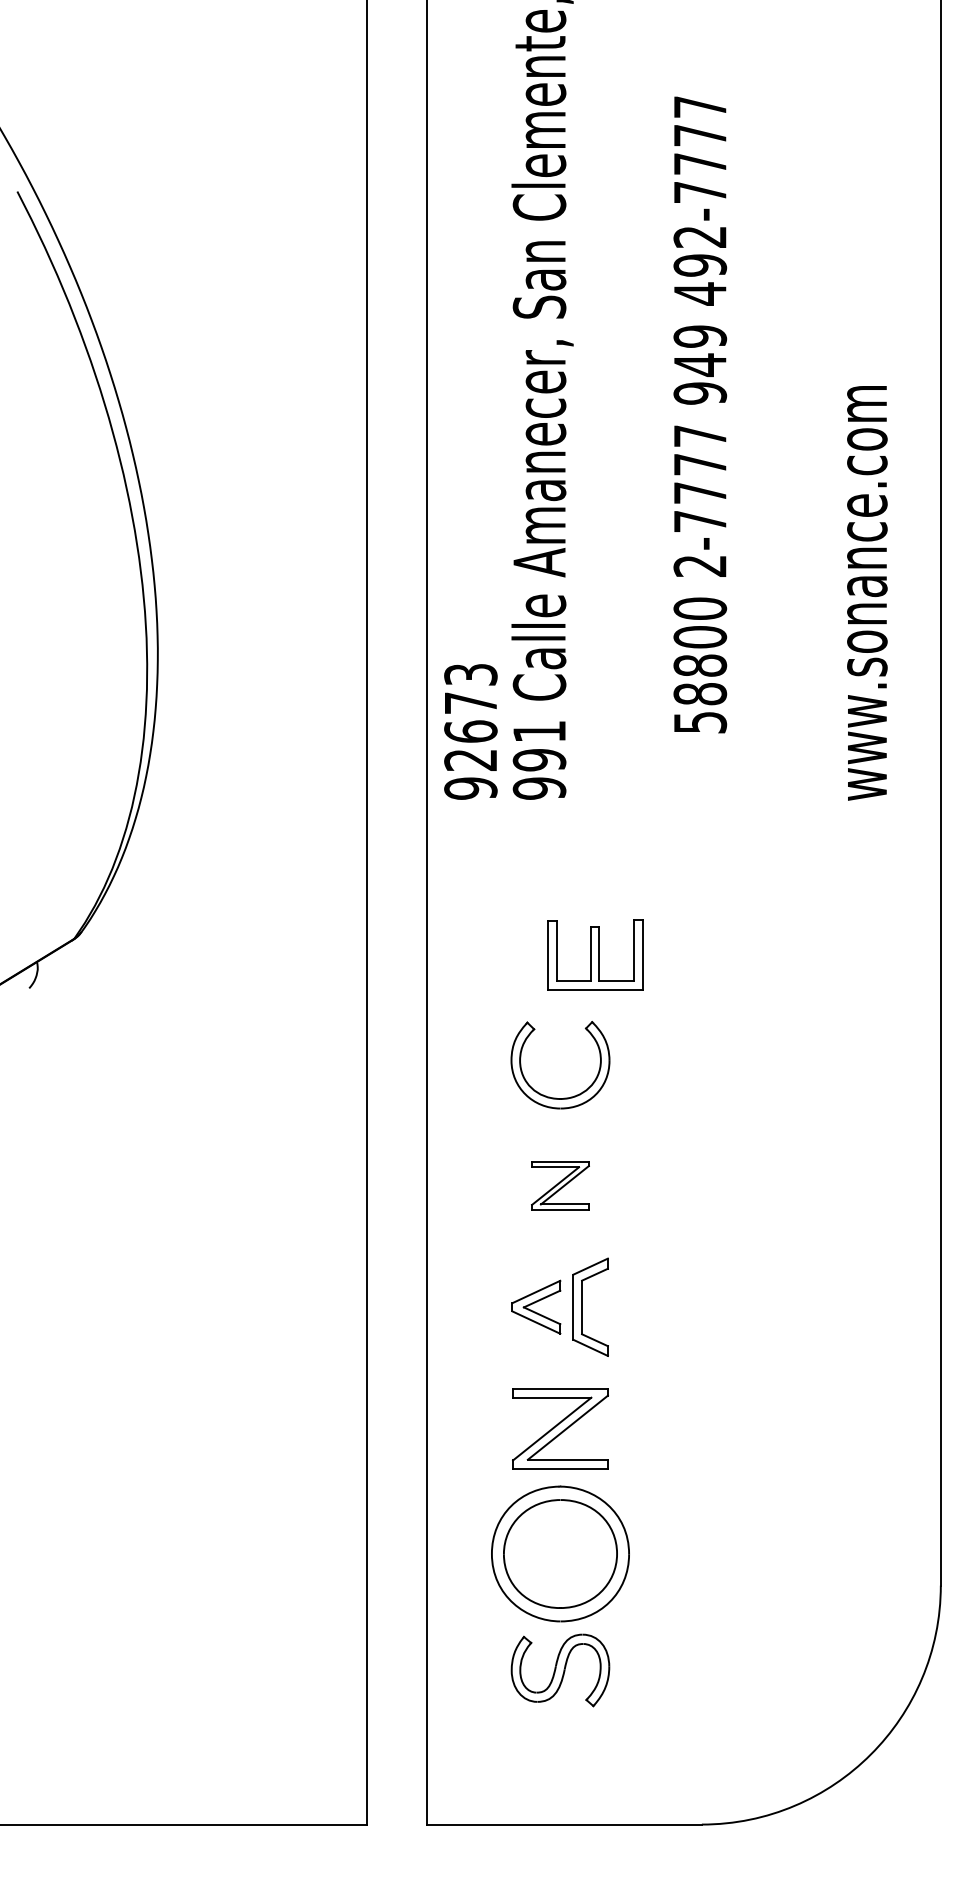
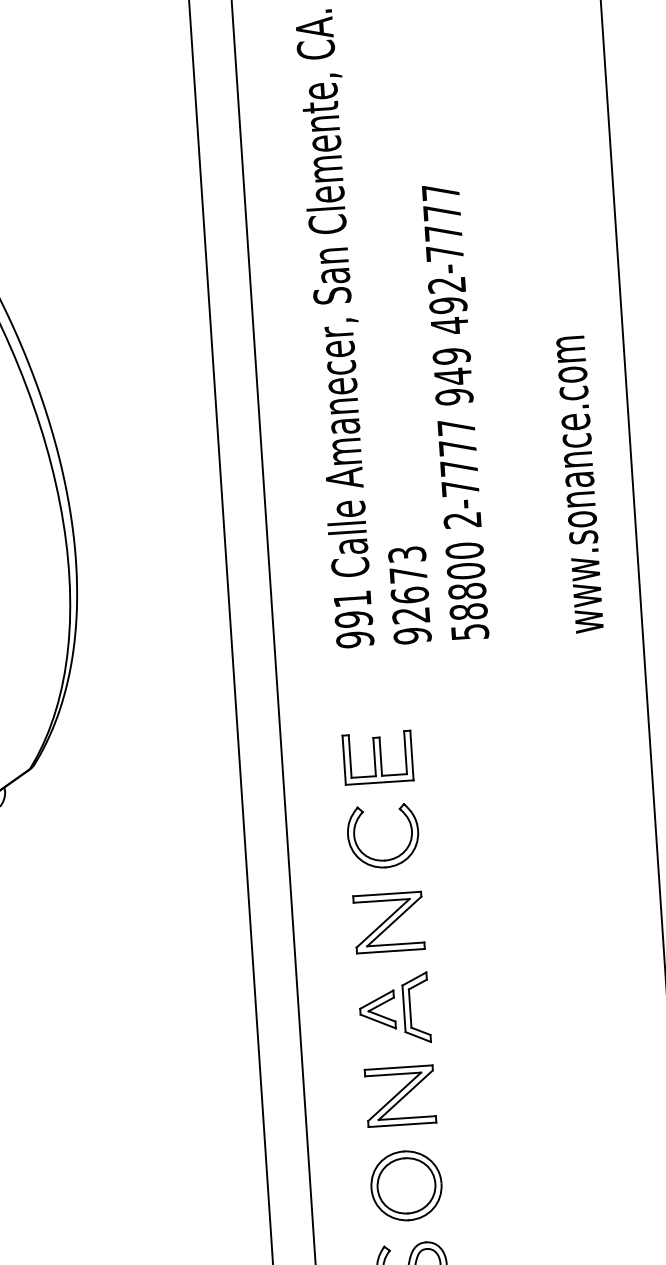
text: (700, 414) -> (455, 411), moved
text: (470, 731) -> (409, 595), moved
part: (595, 954) -> (378, 757), moved
part: (560, 1185) -> (389, 922), size x1.67
part: (560, 1554) -> (406, 1186), size x0.71

